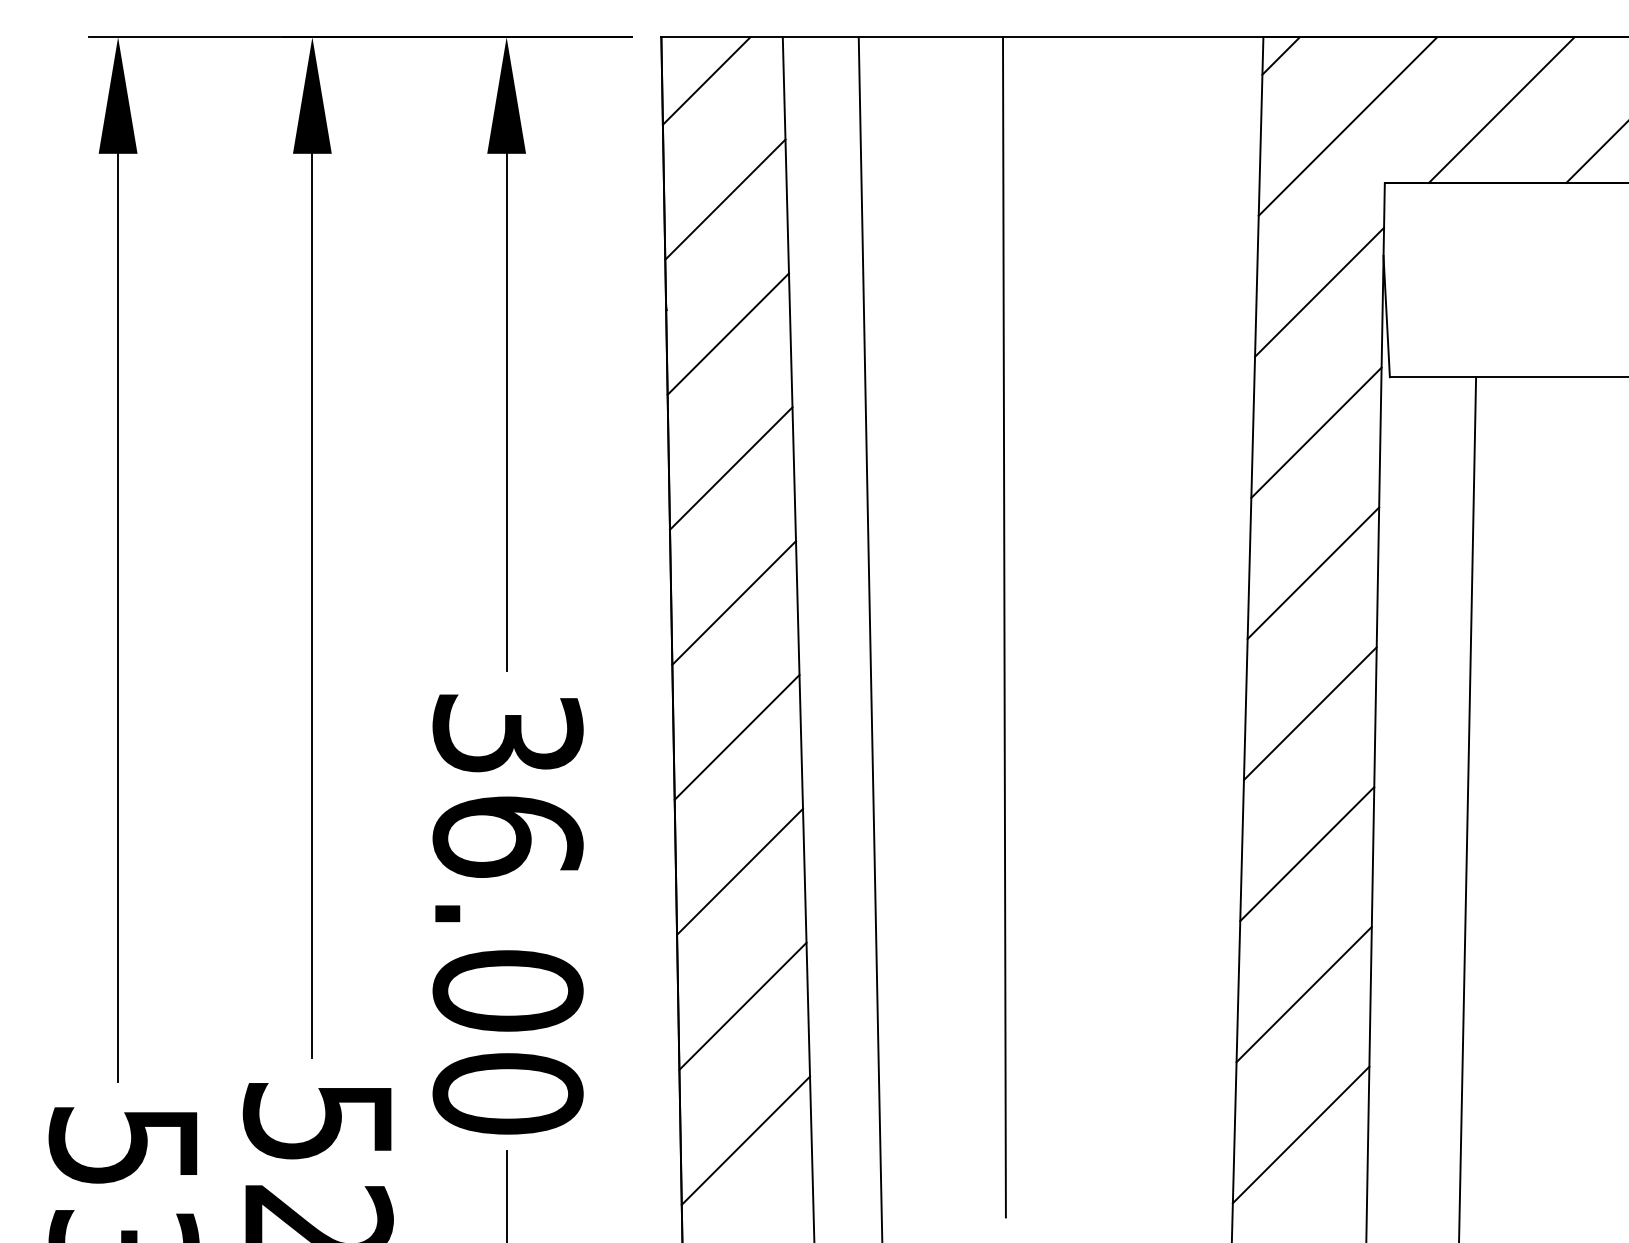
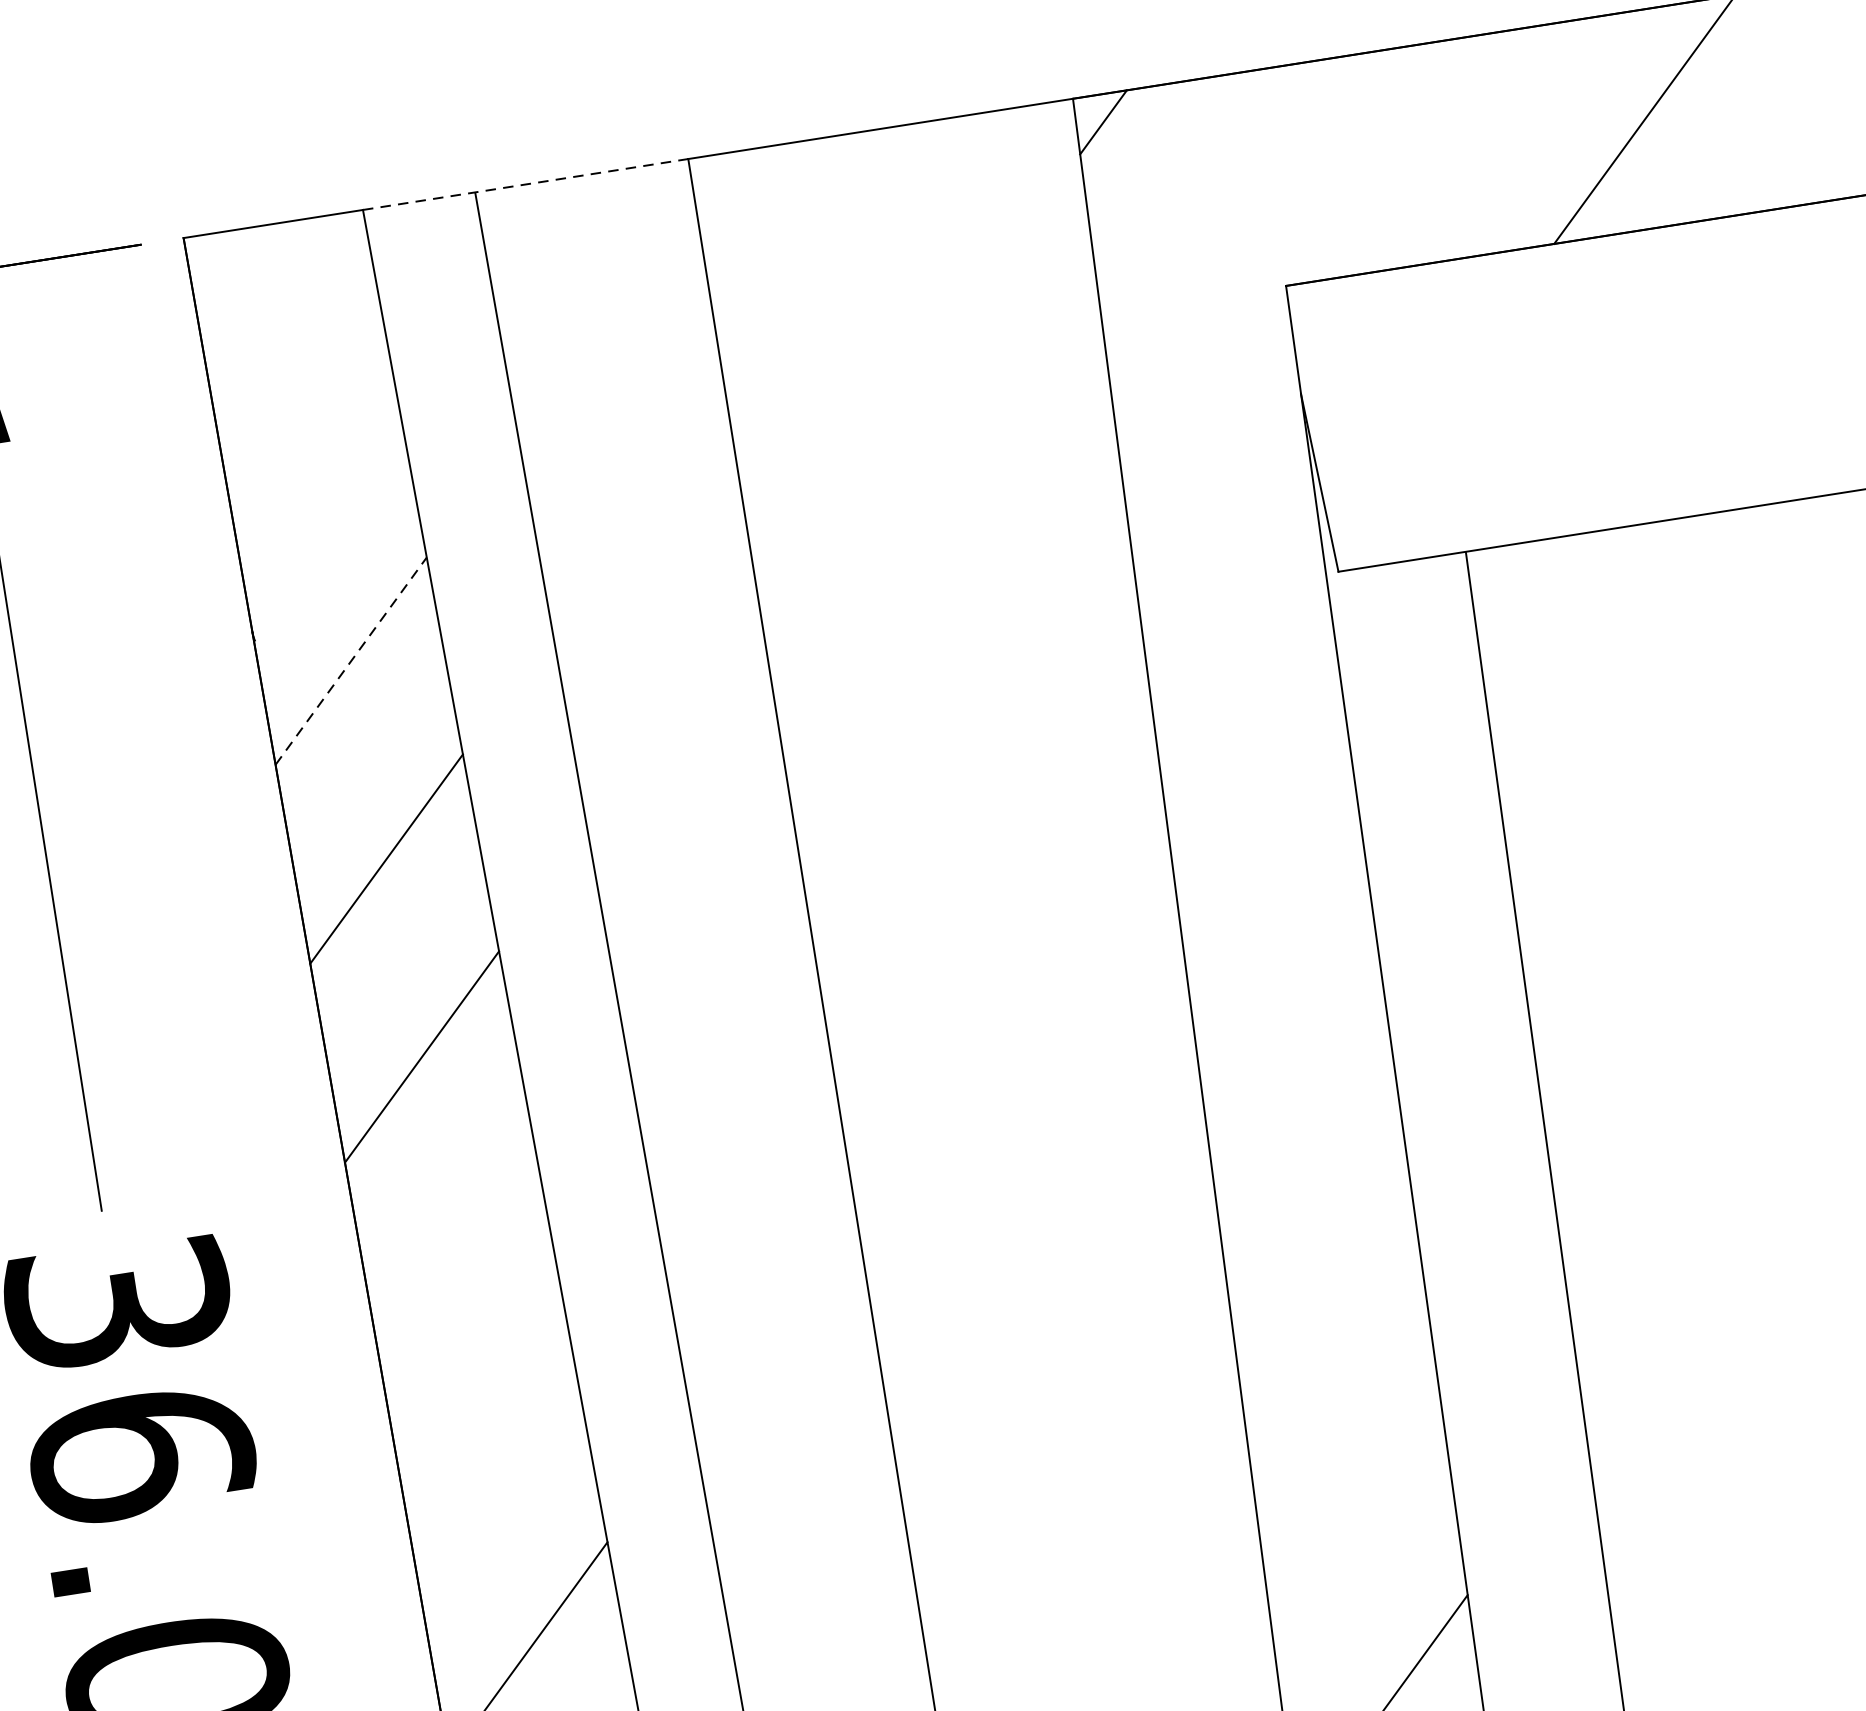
line: (893, 37) -> (526, 184), solid -> dashed
line: (706, 80) -> (260, 291), removed
line: (1501, 109) -> (1441, 150), removed
line: (1347, 126) -> (1217, 211), removed
line: (725, 199) -> (315, 462), removed
line: (1319, 291) -> (1214, 461), removed
line: (728, 334) -> (351, 661), solid -> dashed
line: (1316, 432) -> (1242, 670), removed
line: (1313, 573) -> (1271, 879), removed
line: (1309, 713) -> (1297, 1087), removed
line: (736, 737) -> (456, 1255), removed
line: (1307, 854) -> (1327, 1295), removed
line: (740, 871) -> (493, 1452), removed
line: (1303, 994) -> (1353, 1503), removed

